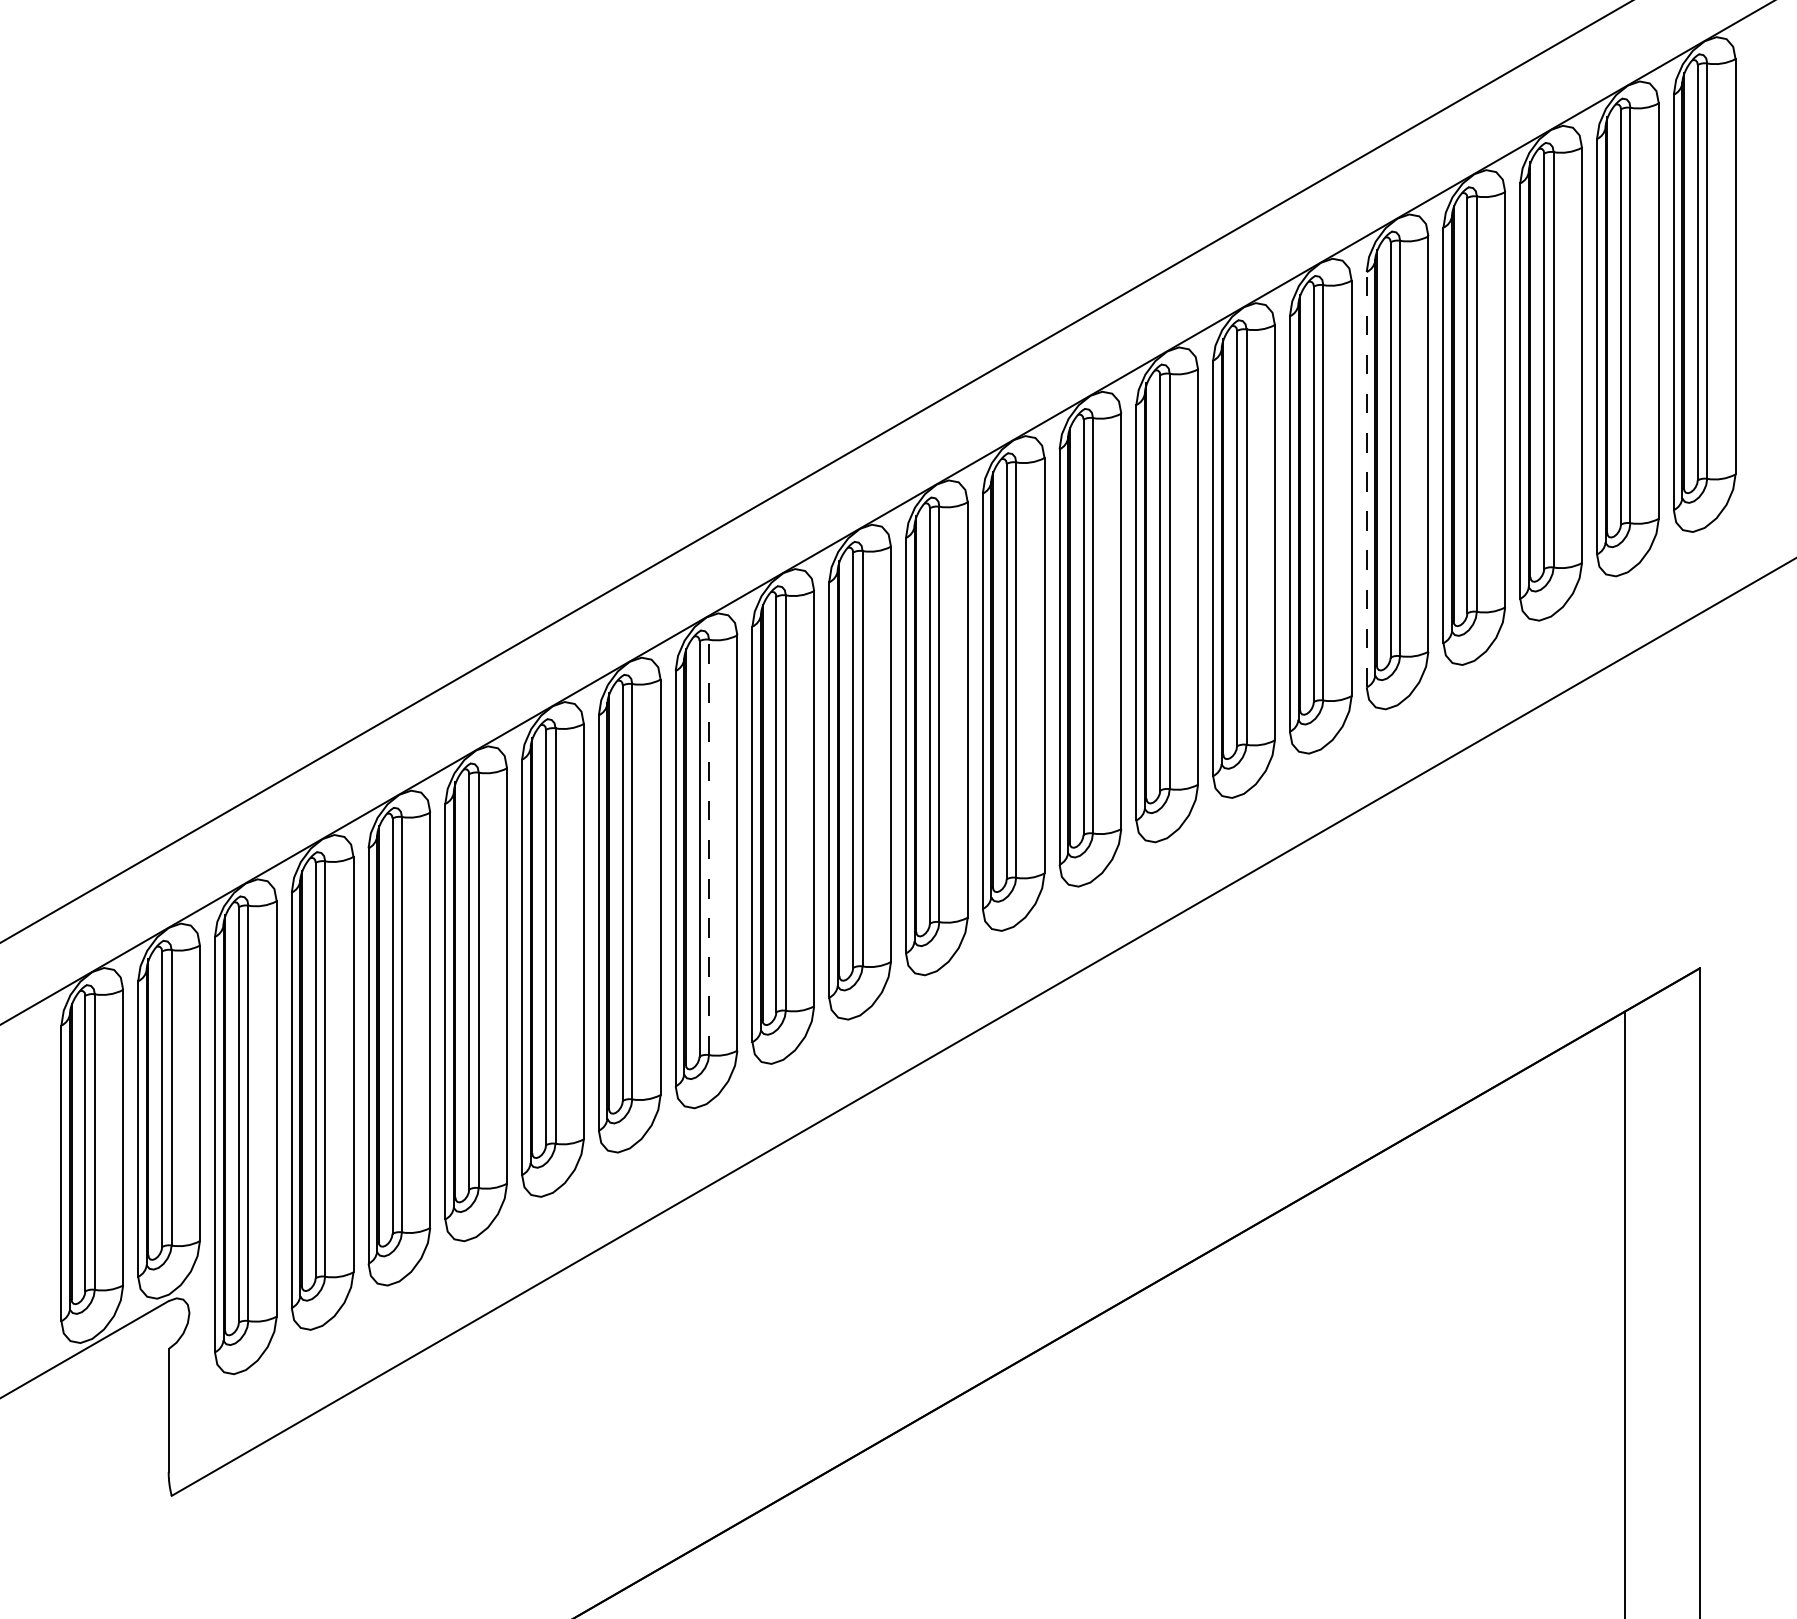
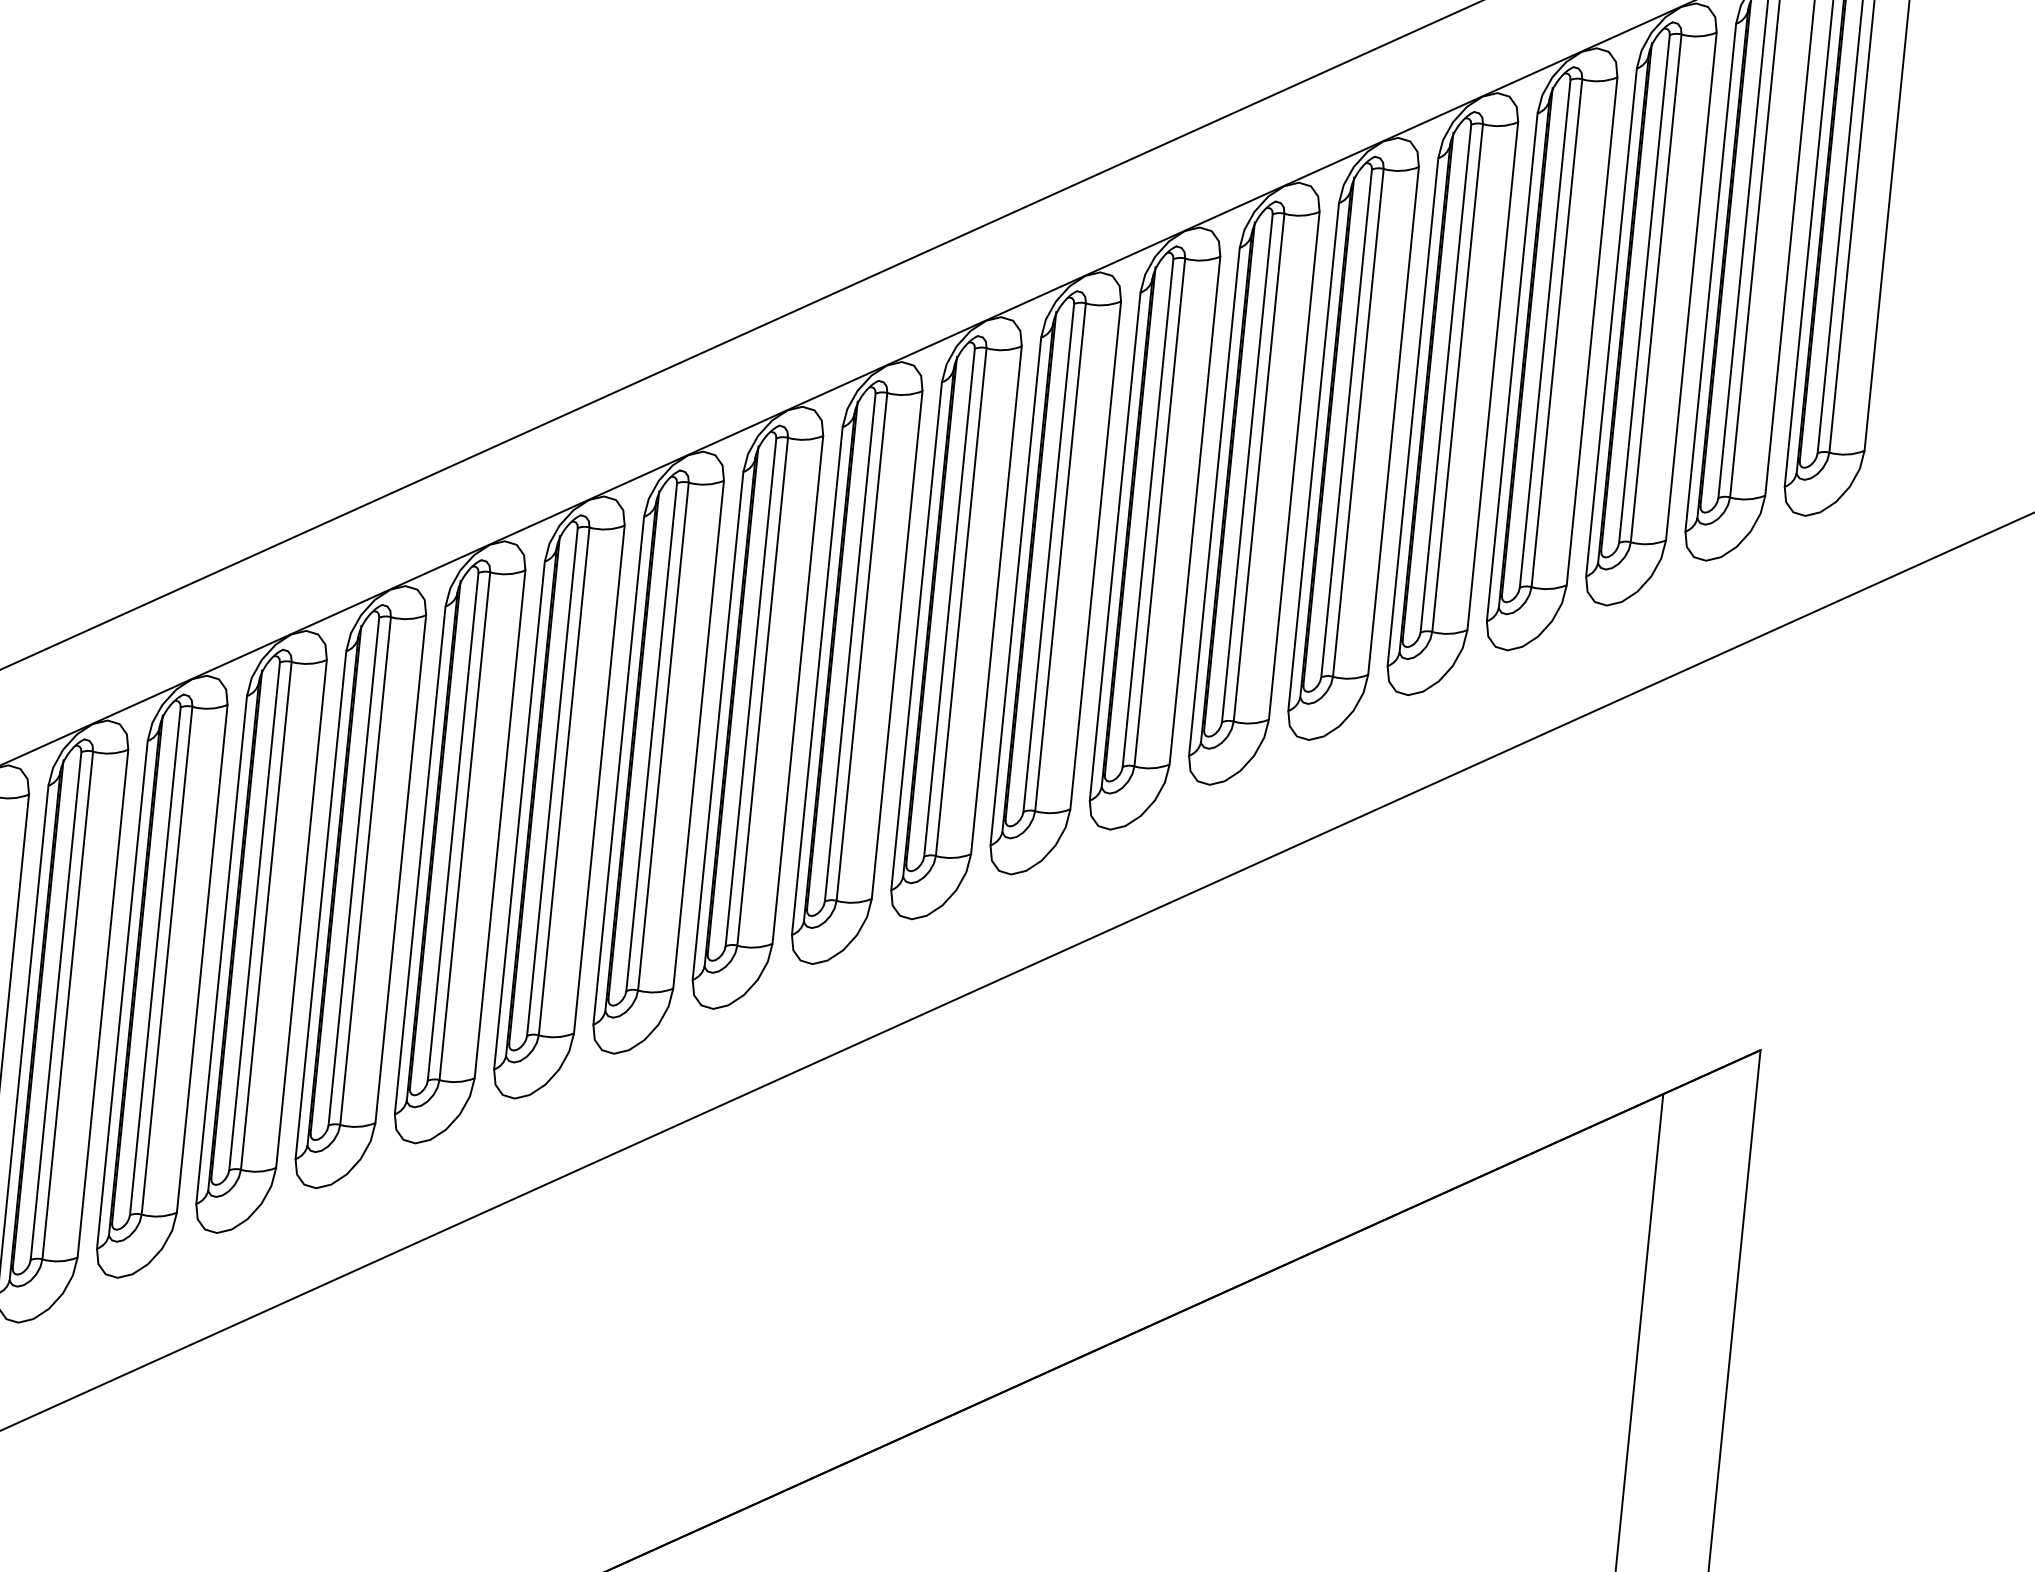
line: (1366, 479) -> (1412, 411), dashed -> solid
line: (709, 847) -> (564, 781), dashed -> solid

